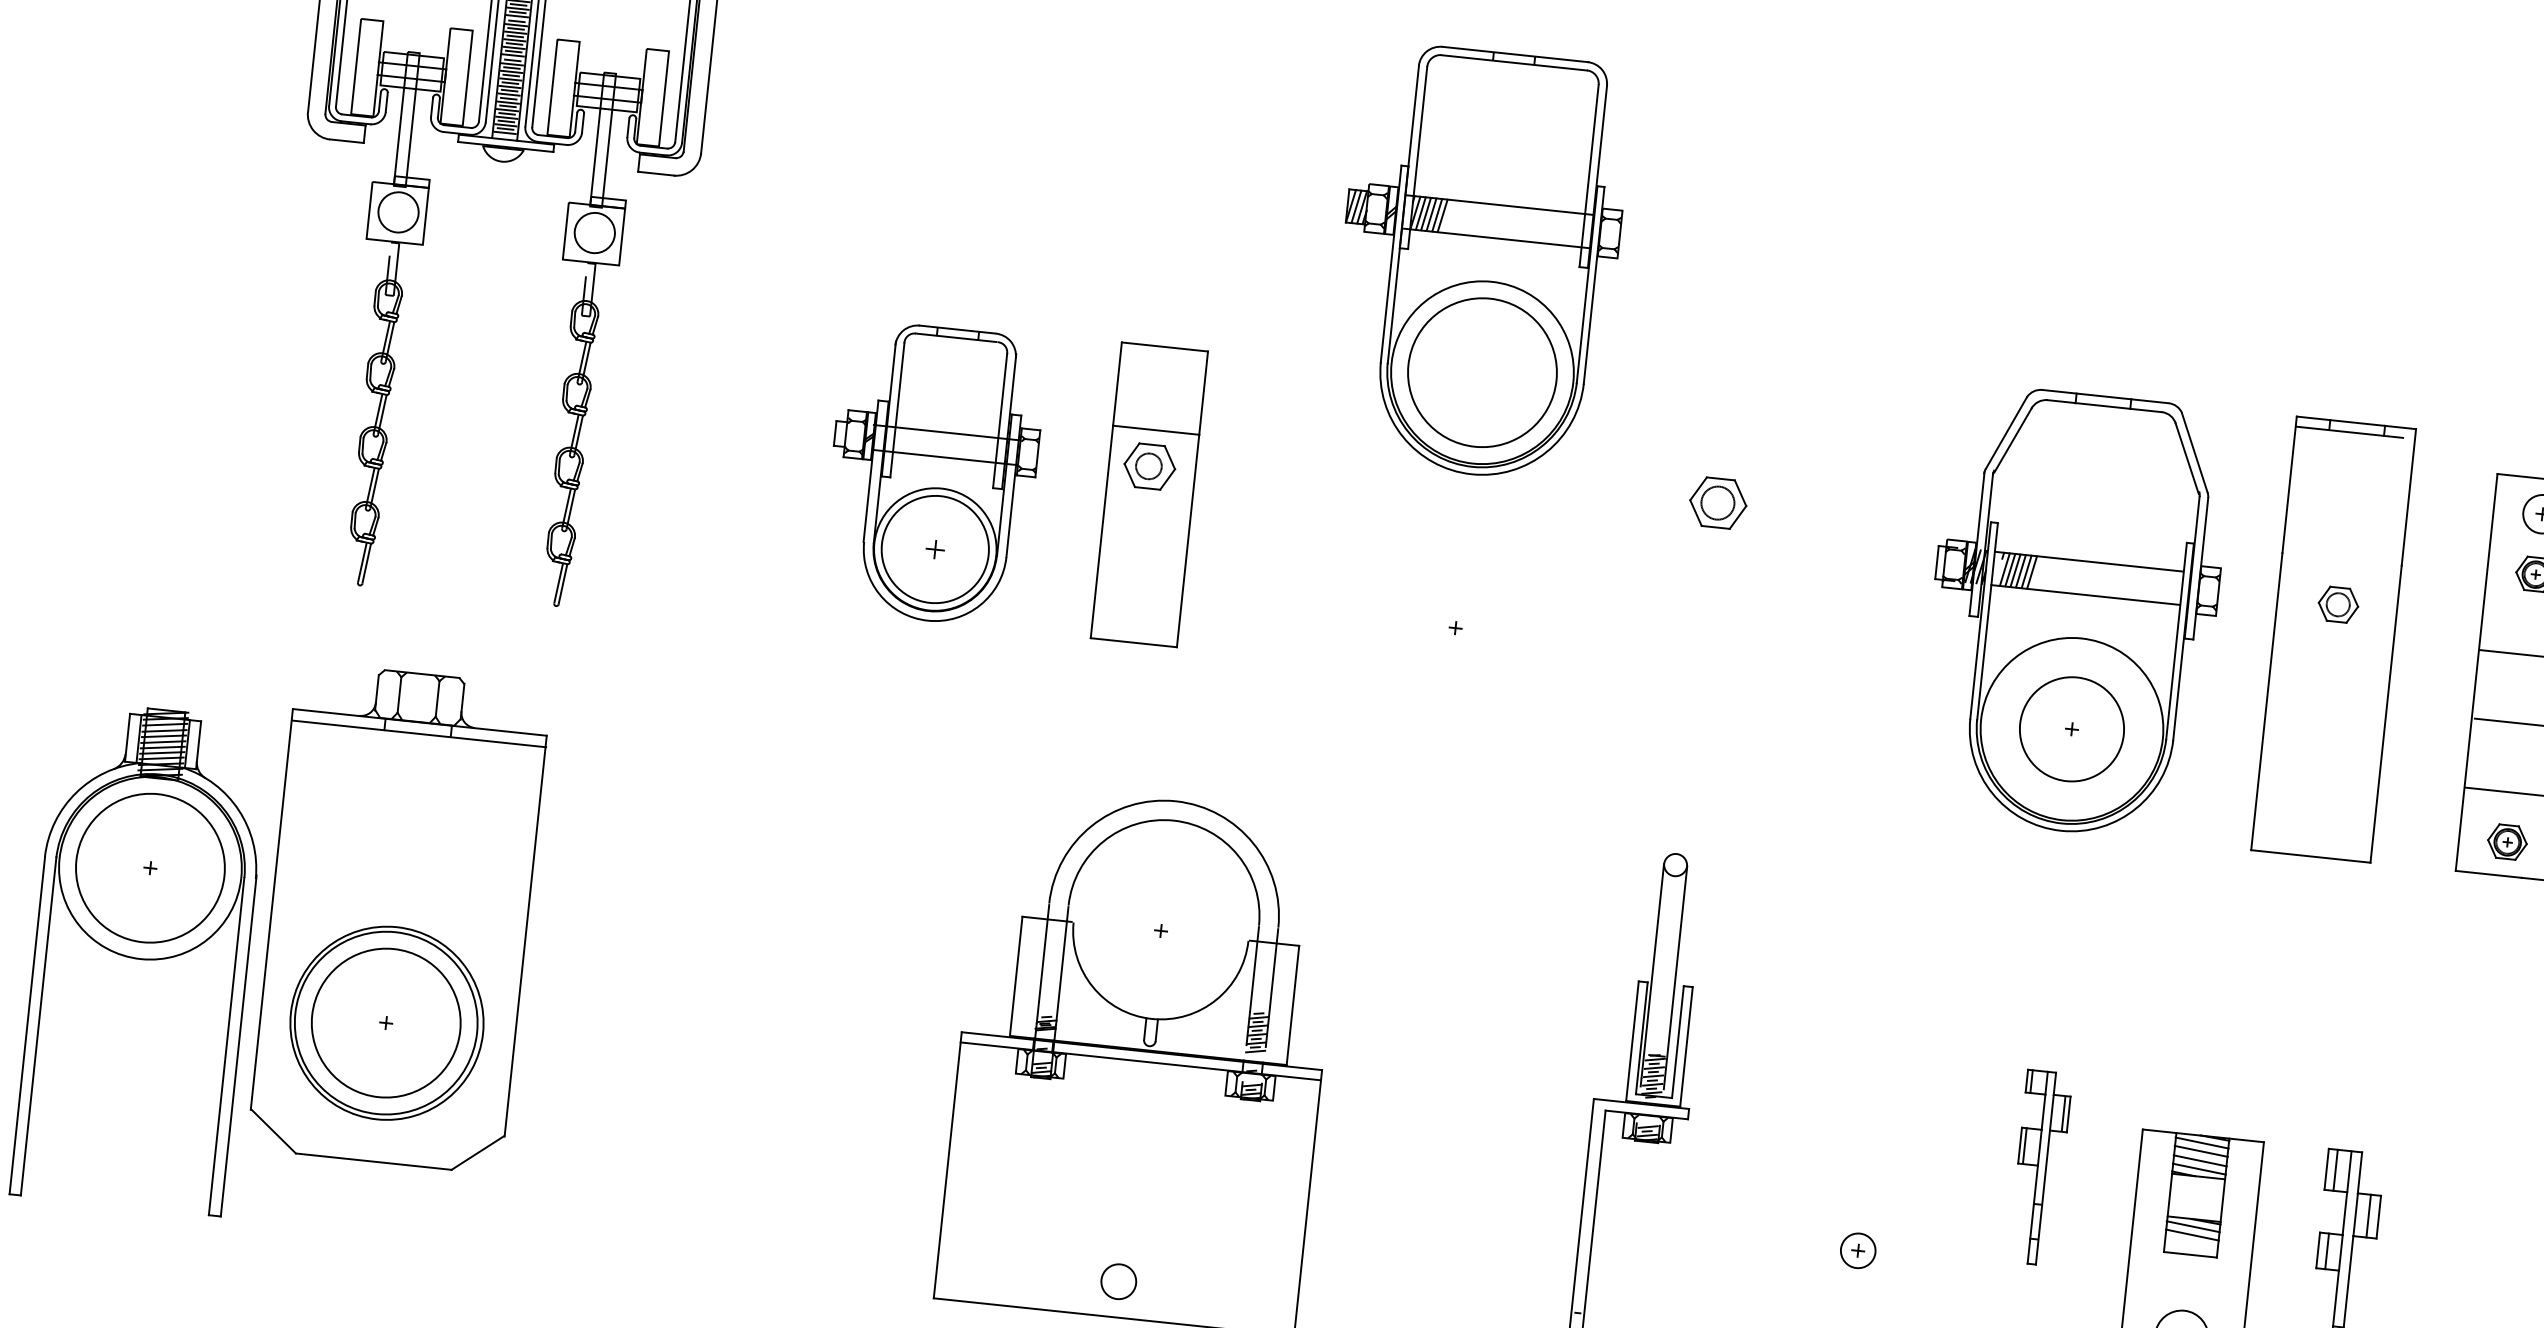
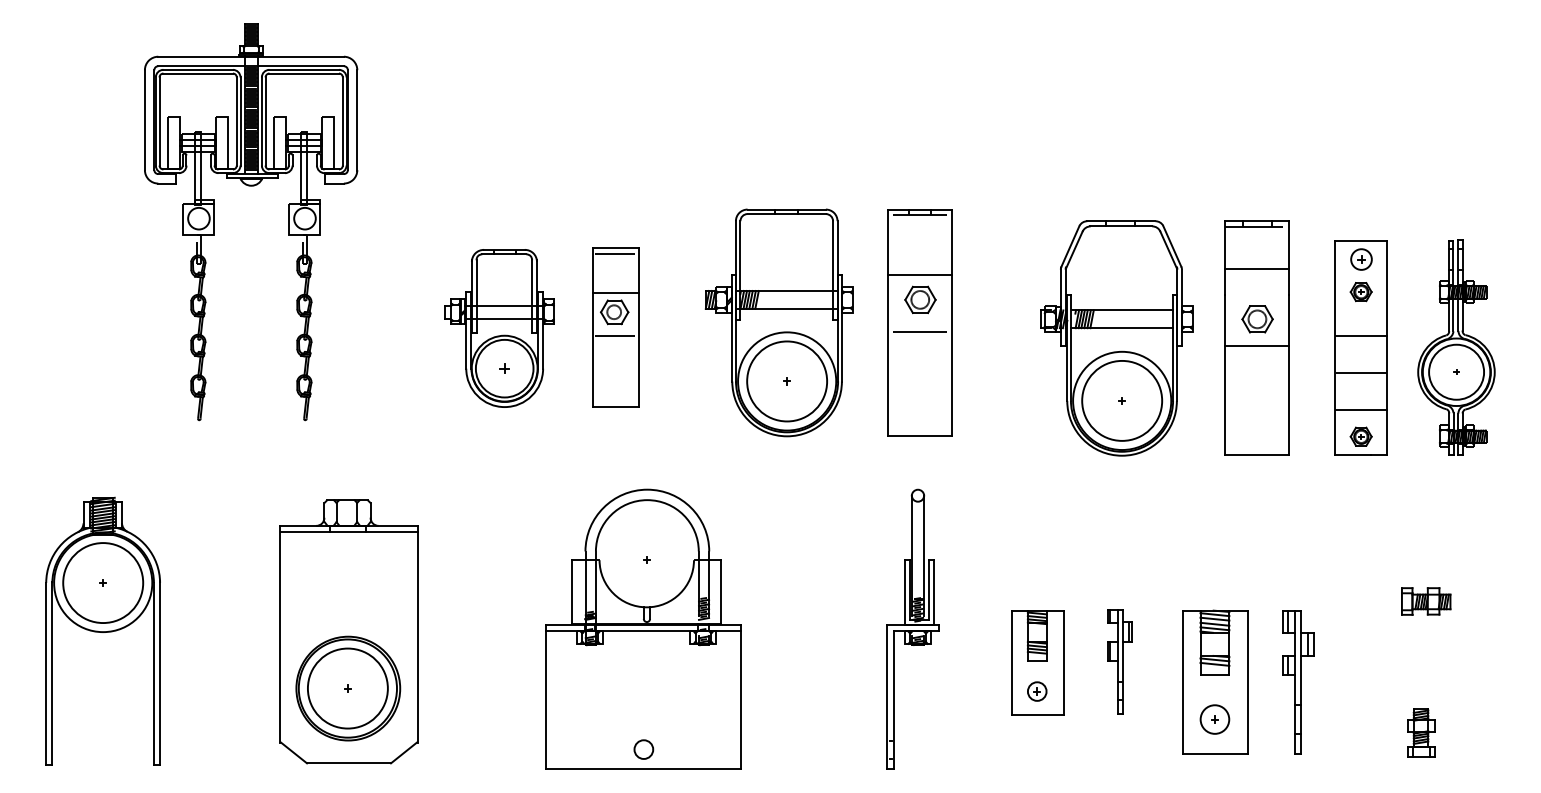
part: (1477, 261) -> (778, 322), moved
line: (1162, 357) -> (615, 253), added
line: (1146, 509) -> (615, 335), added
line: (2346, 510) -> (1256, 268), added
part: (1712, 544) -> (919, 322), added
part: (2338, 604) -> (1257, 319), size x1.43
line: (2331, 654) -> (1256, 346), added
circle: (2072, 728) -> (1122, 400), size x1.43
part: (398, 917) -> (348, 631), moved
part: (2039, 1166) -> (1119, 661), moved
part: (1864, 1197) -> (1037, 662), added

